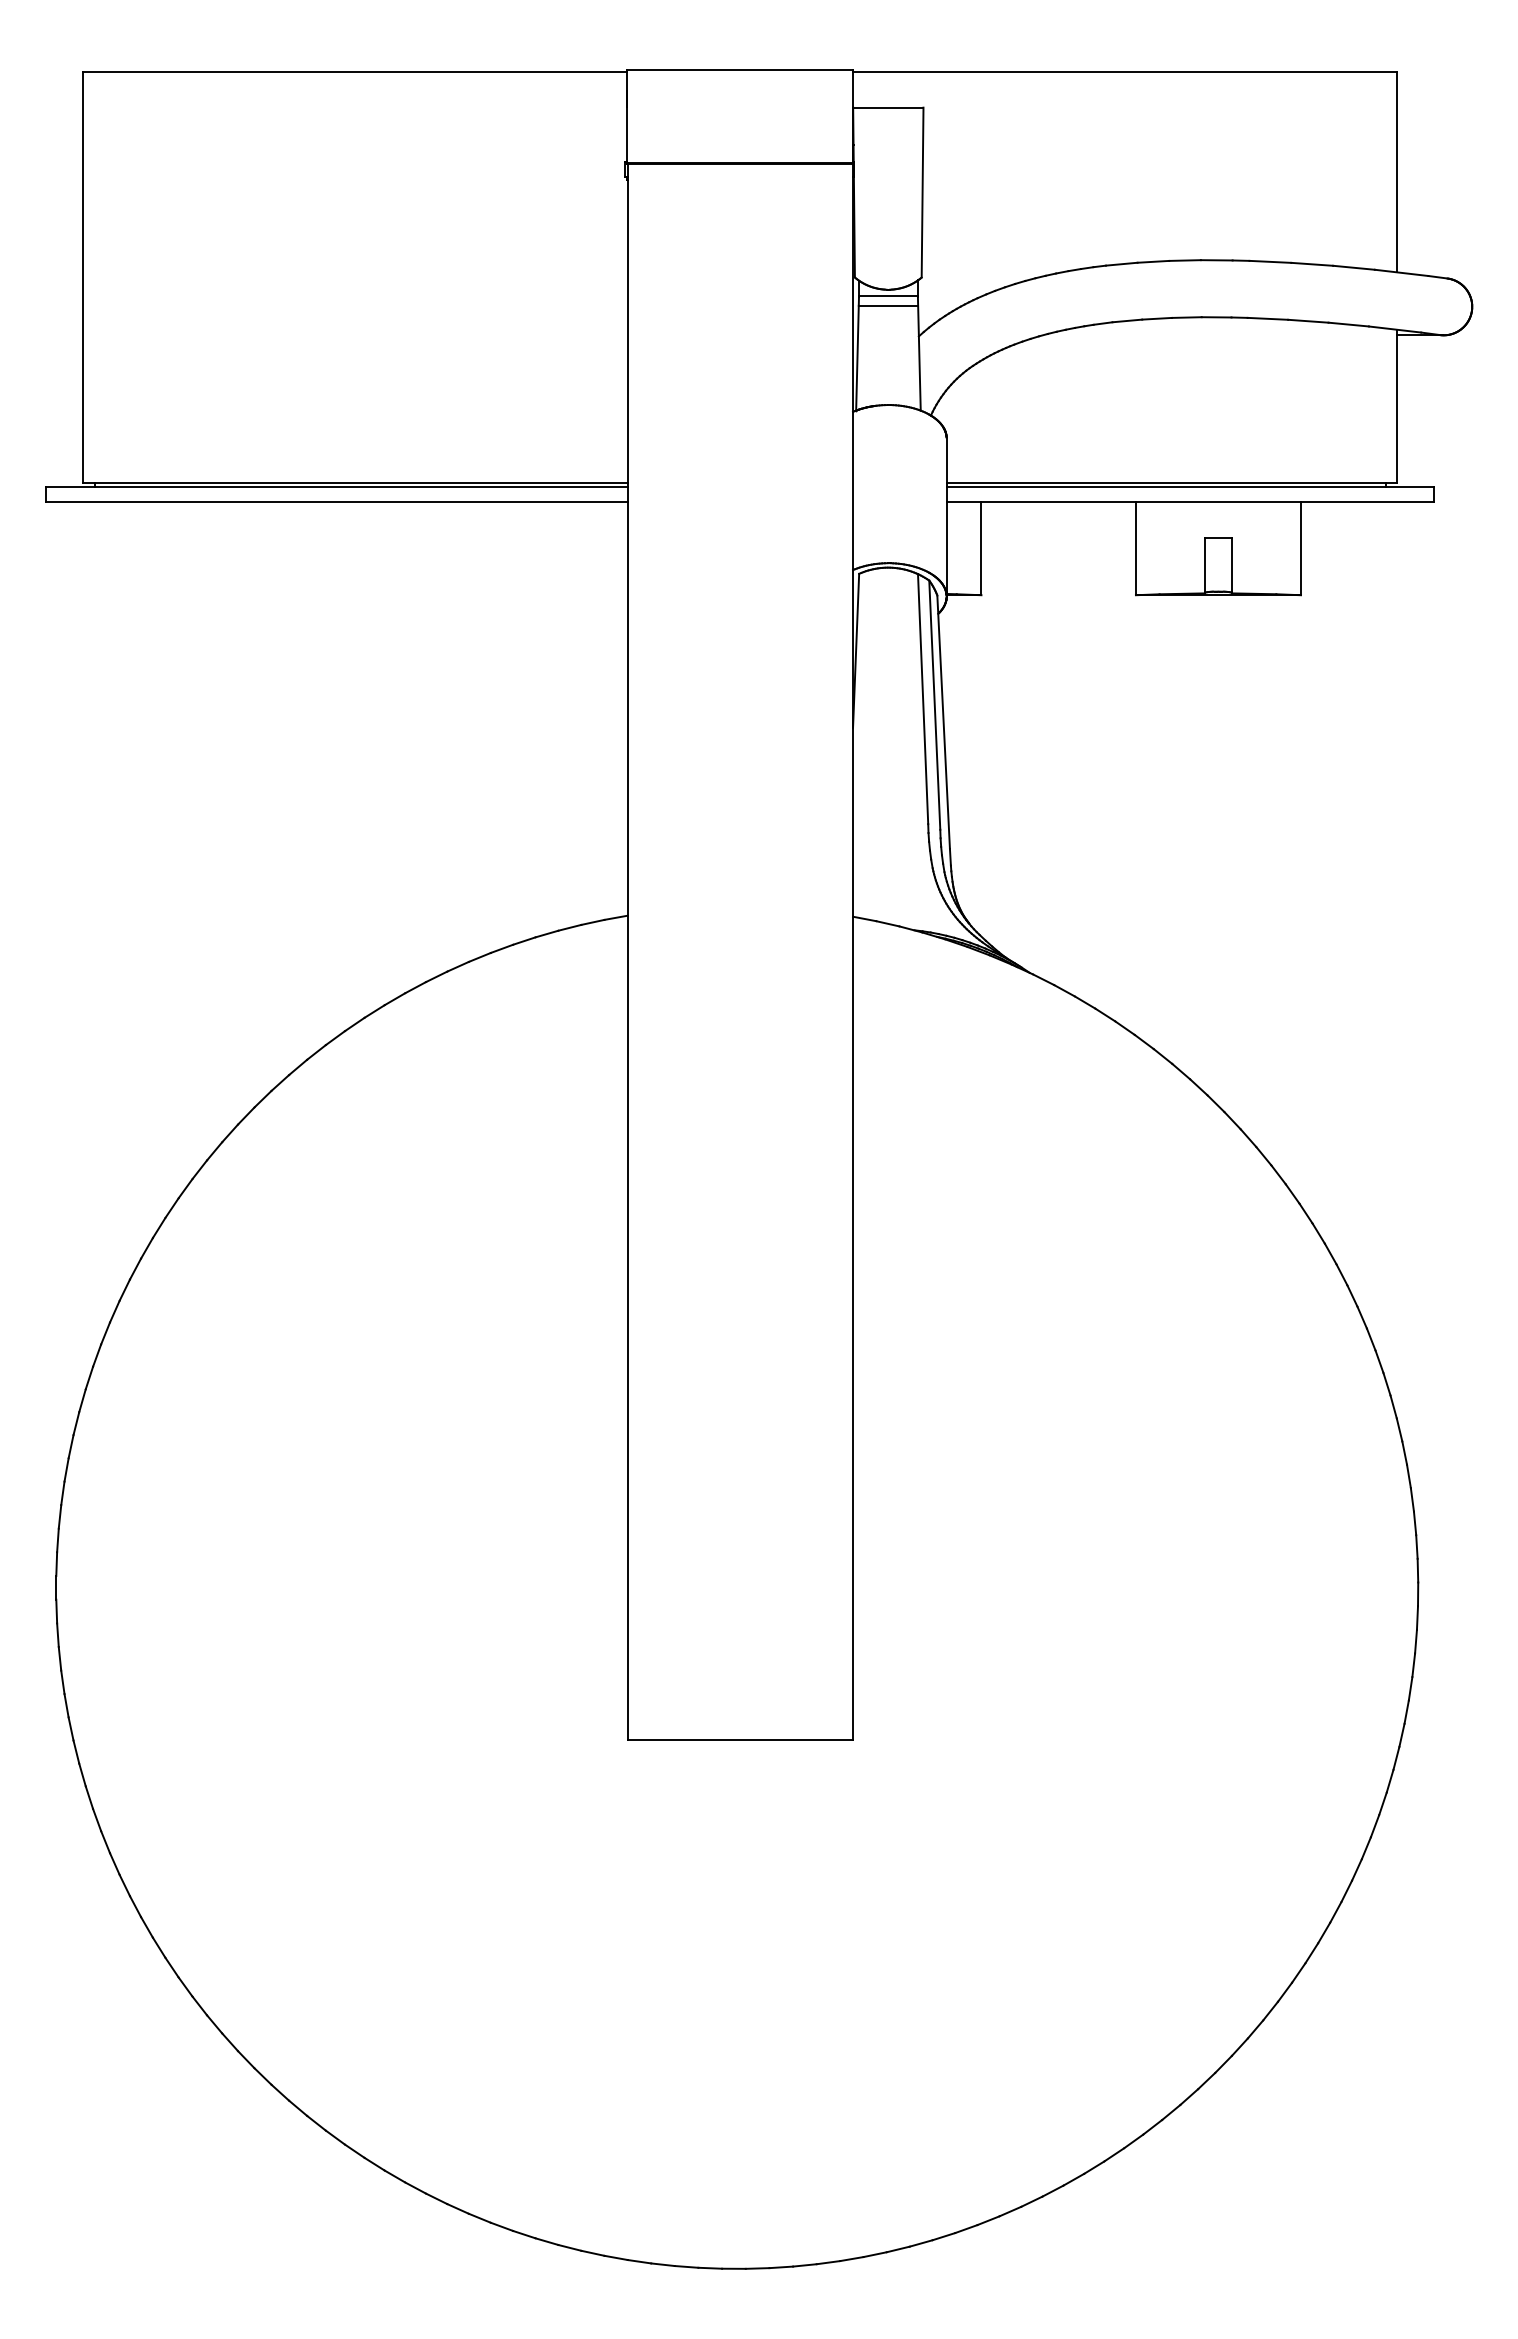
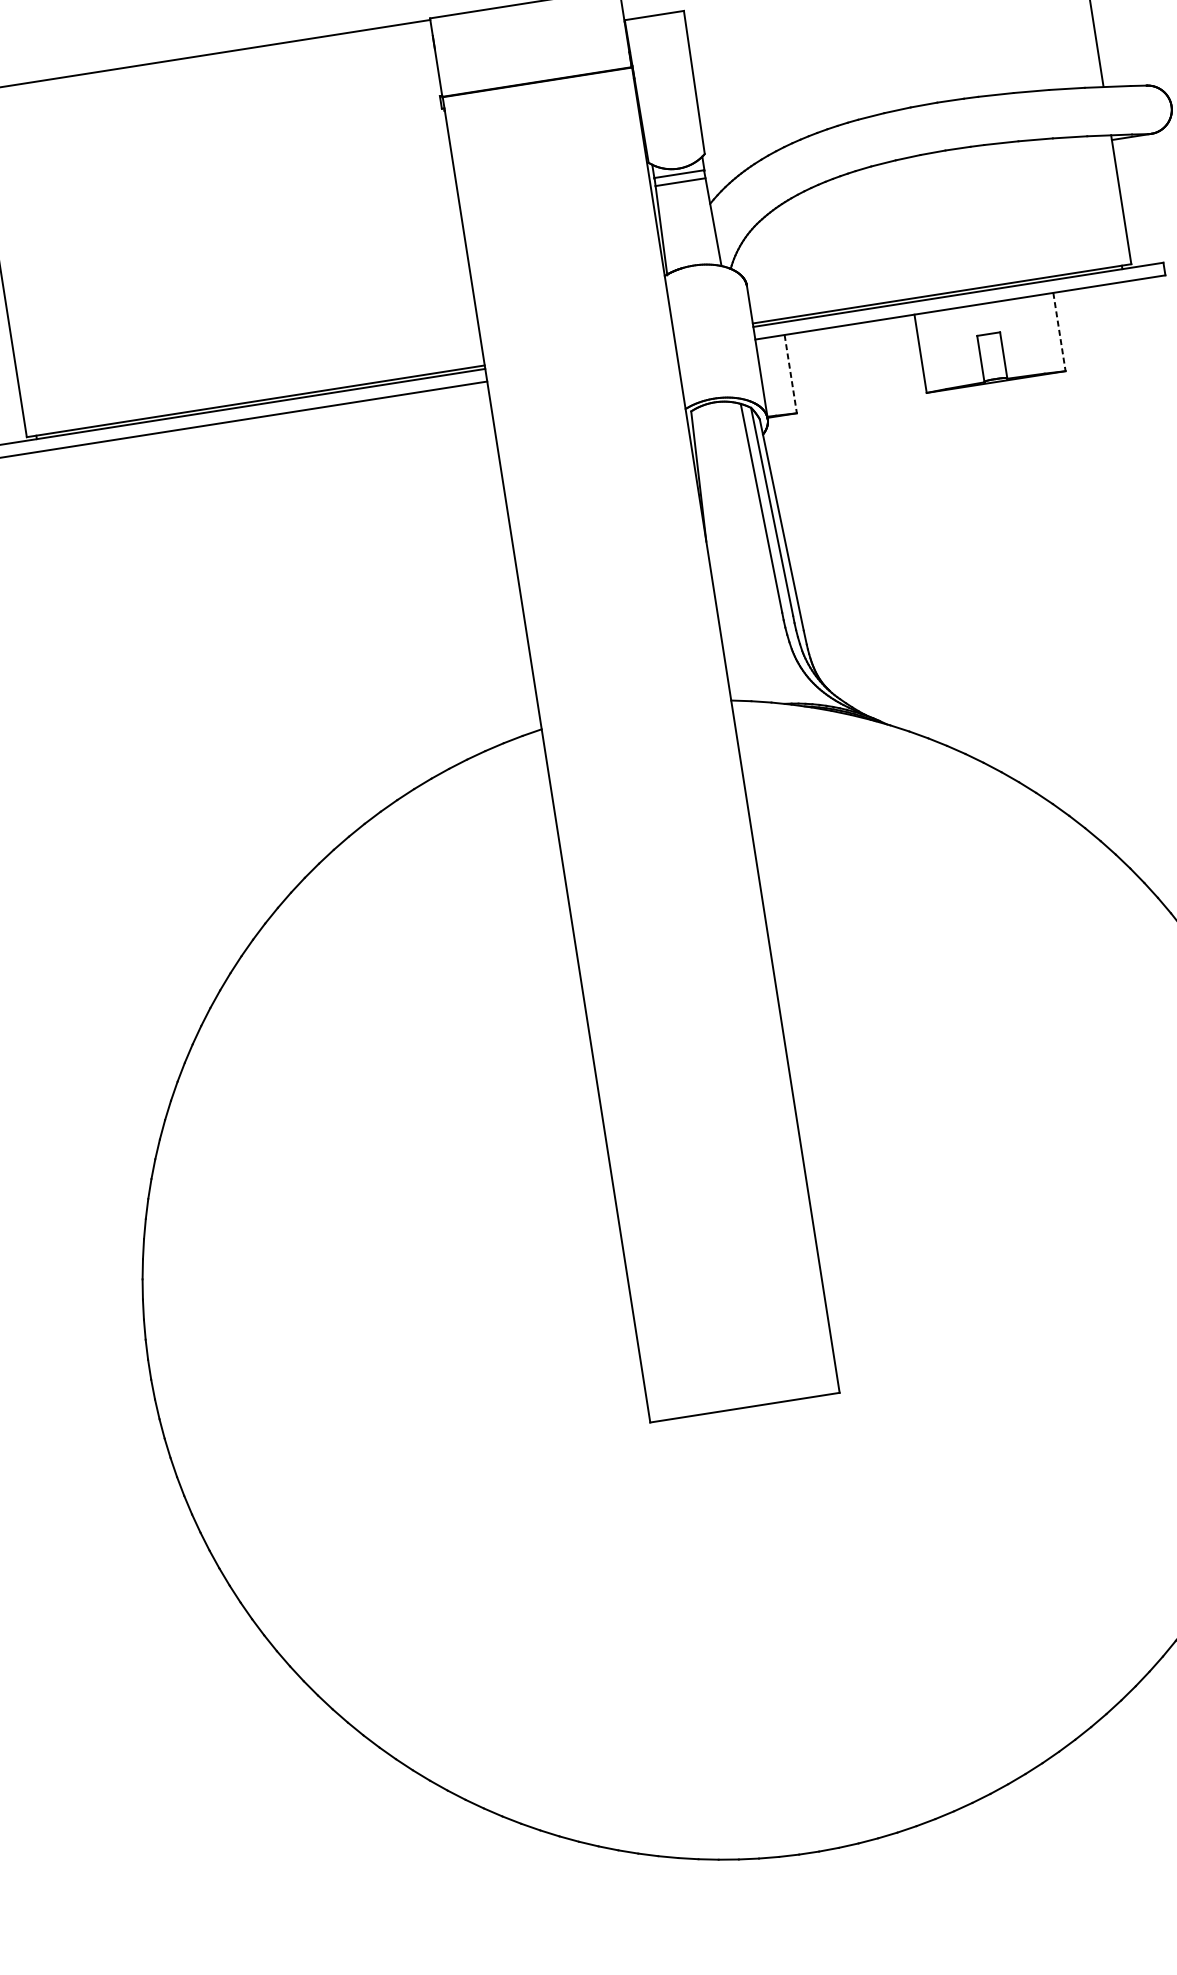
line: (981, 548) -> (790, 373), solid -> dashed
line: (1301, 548) -> (1059, 331), solid -> dashed

